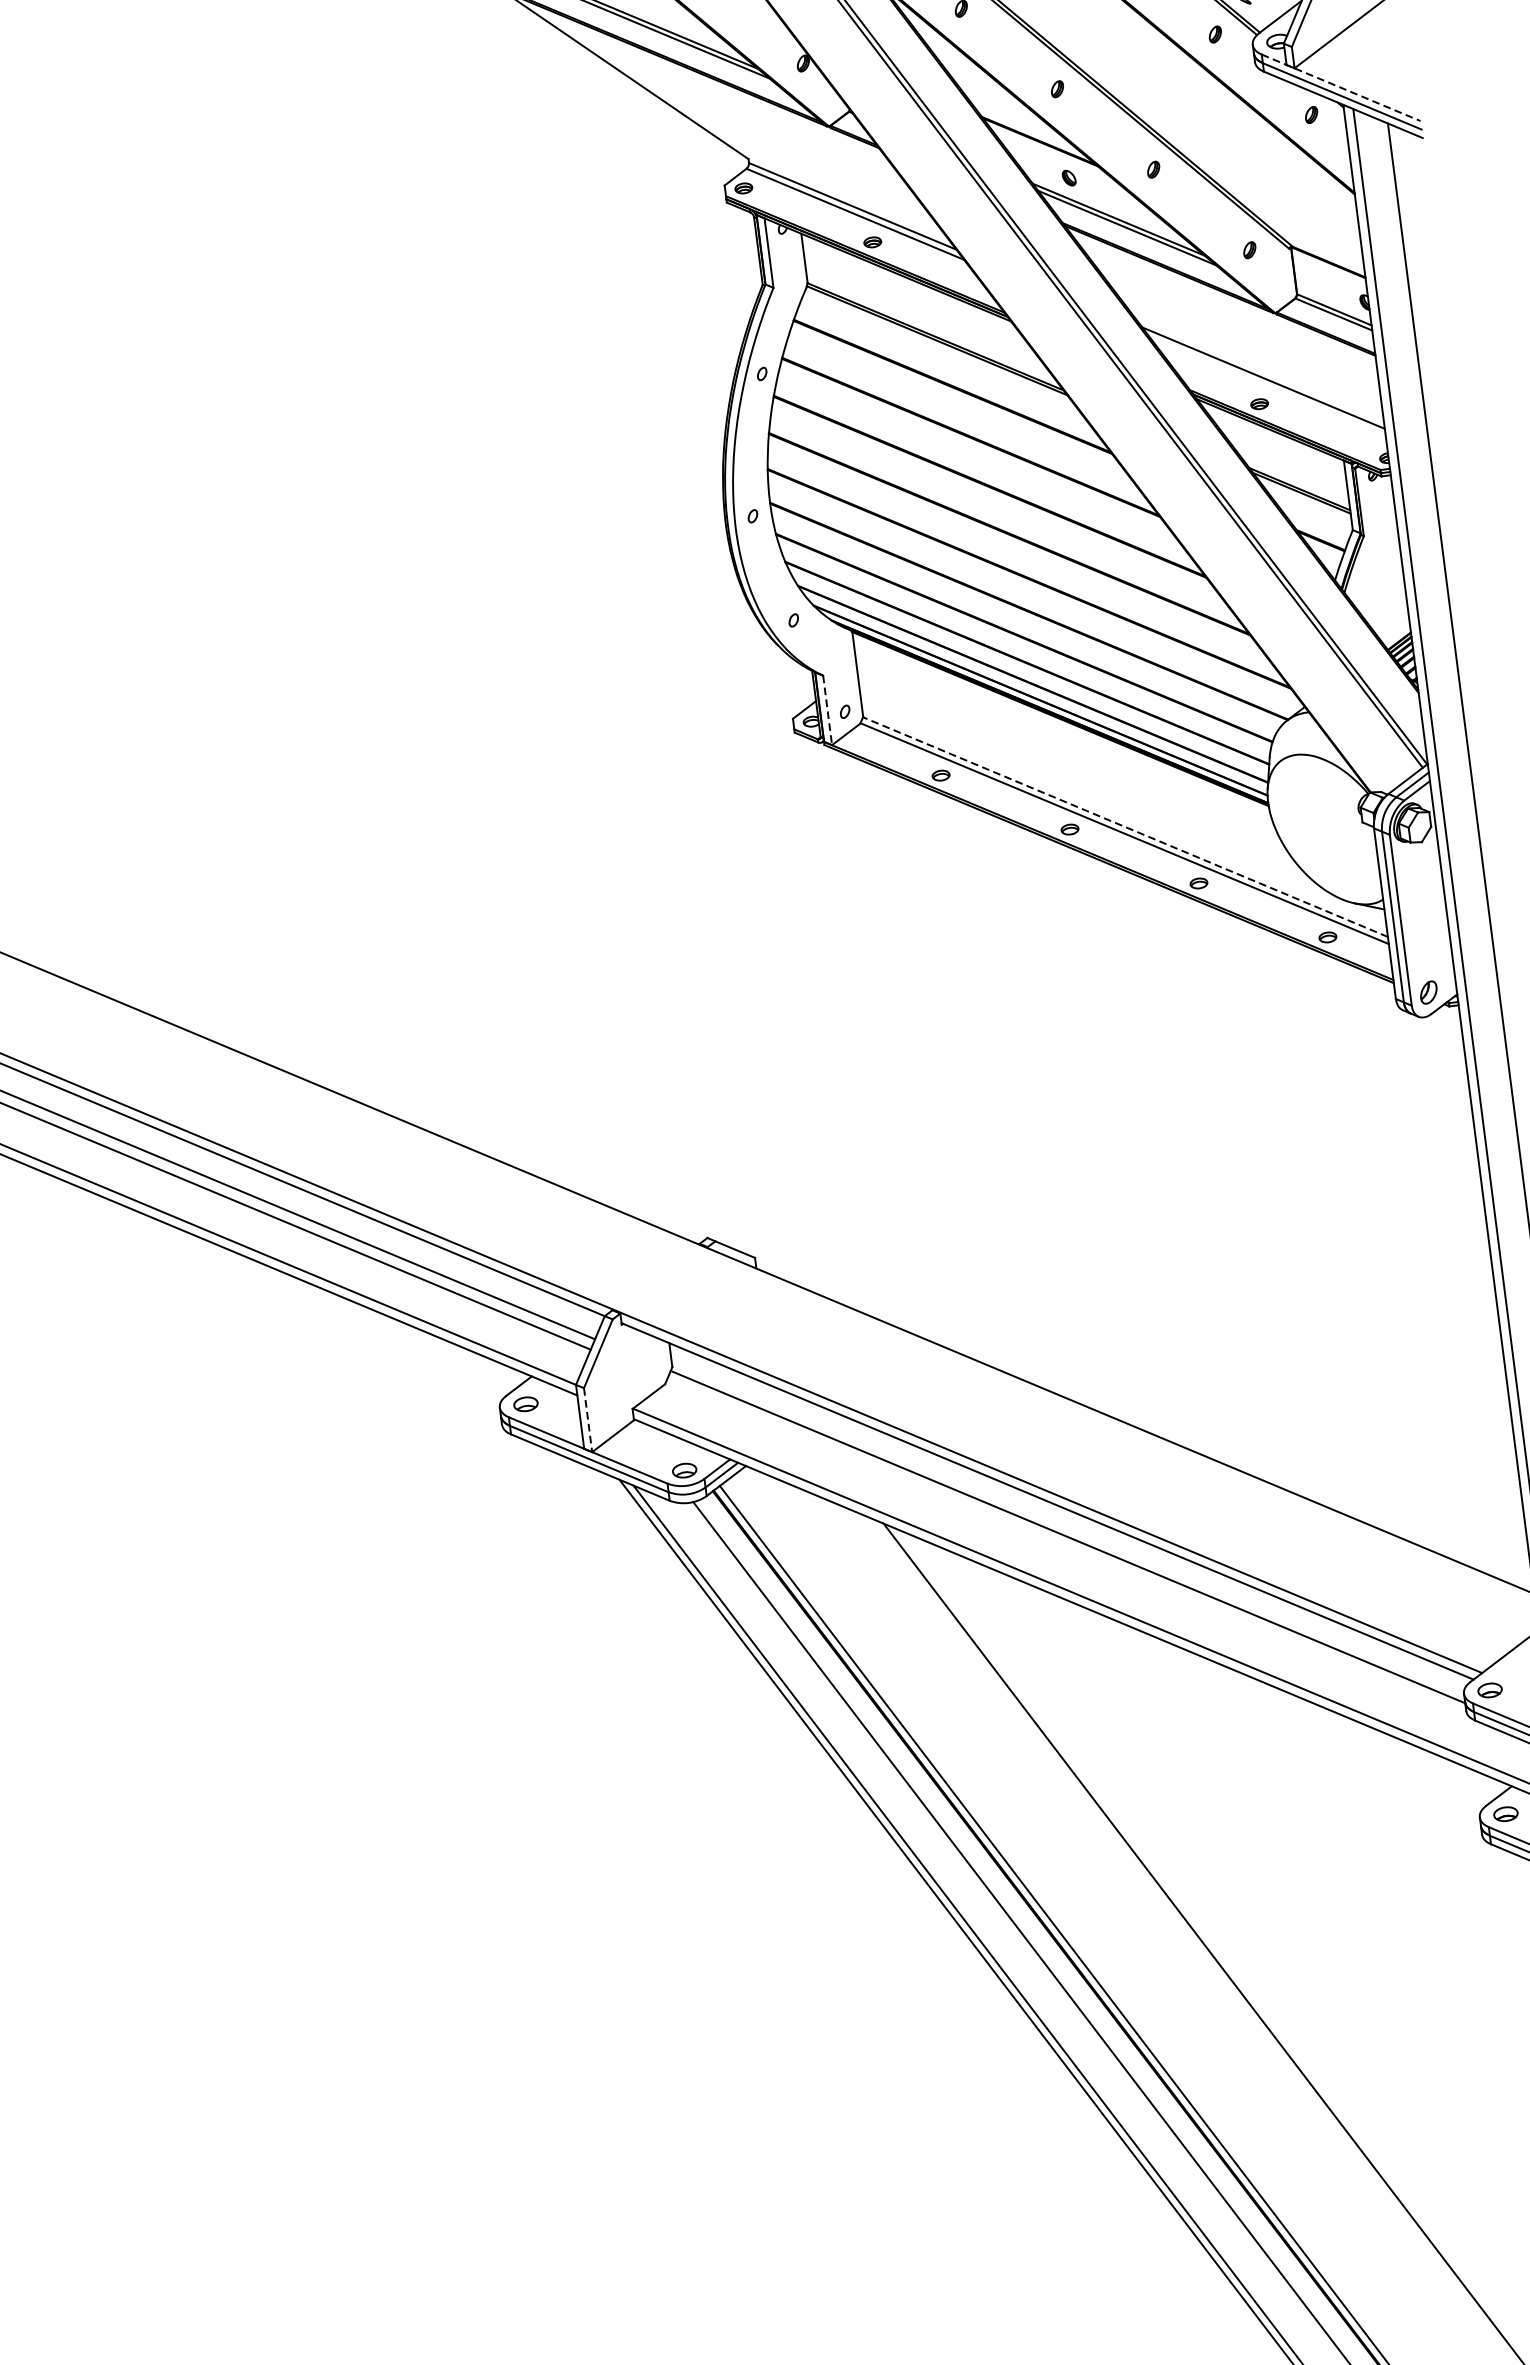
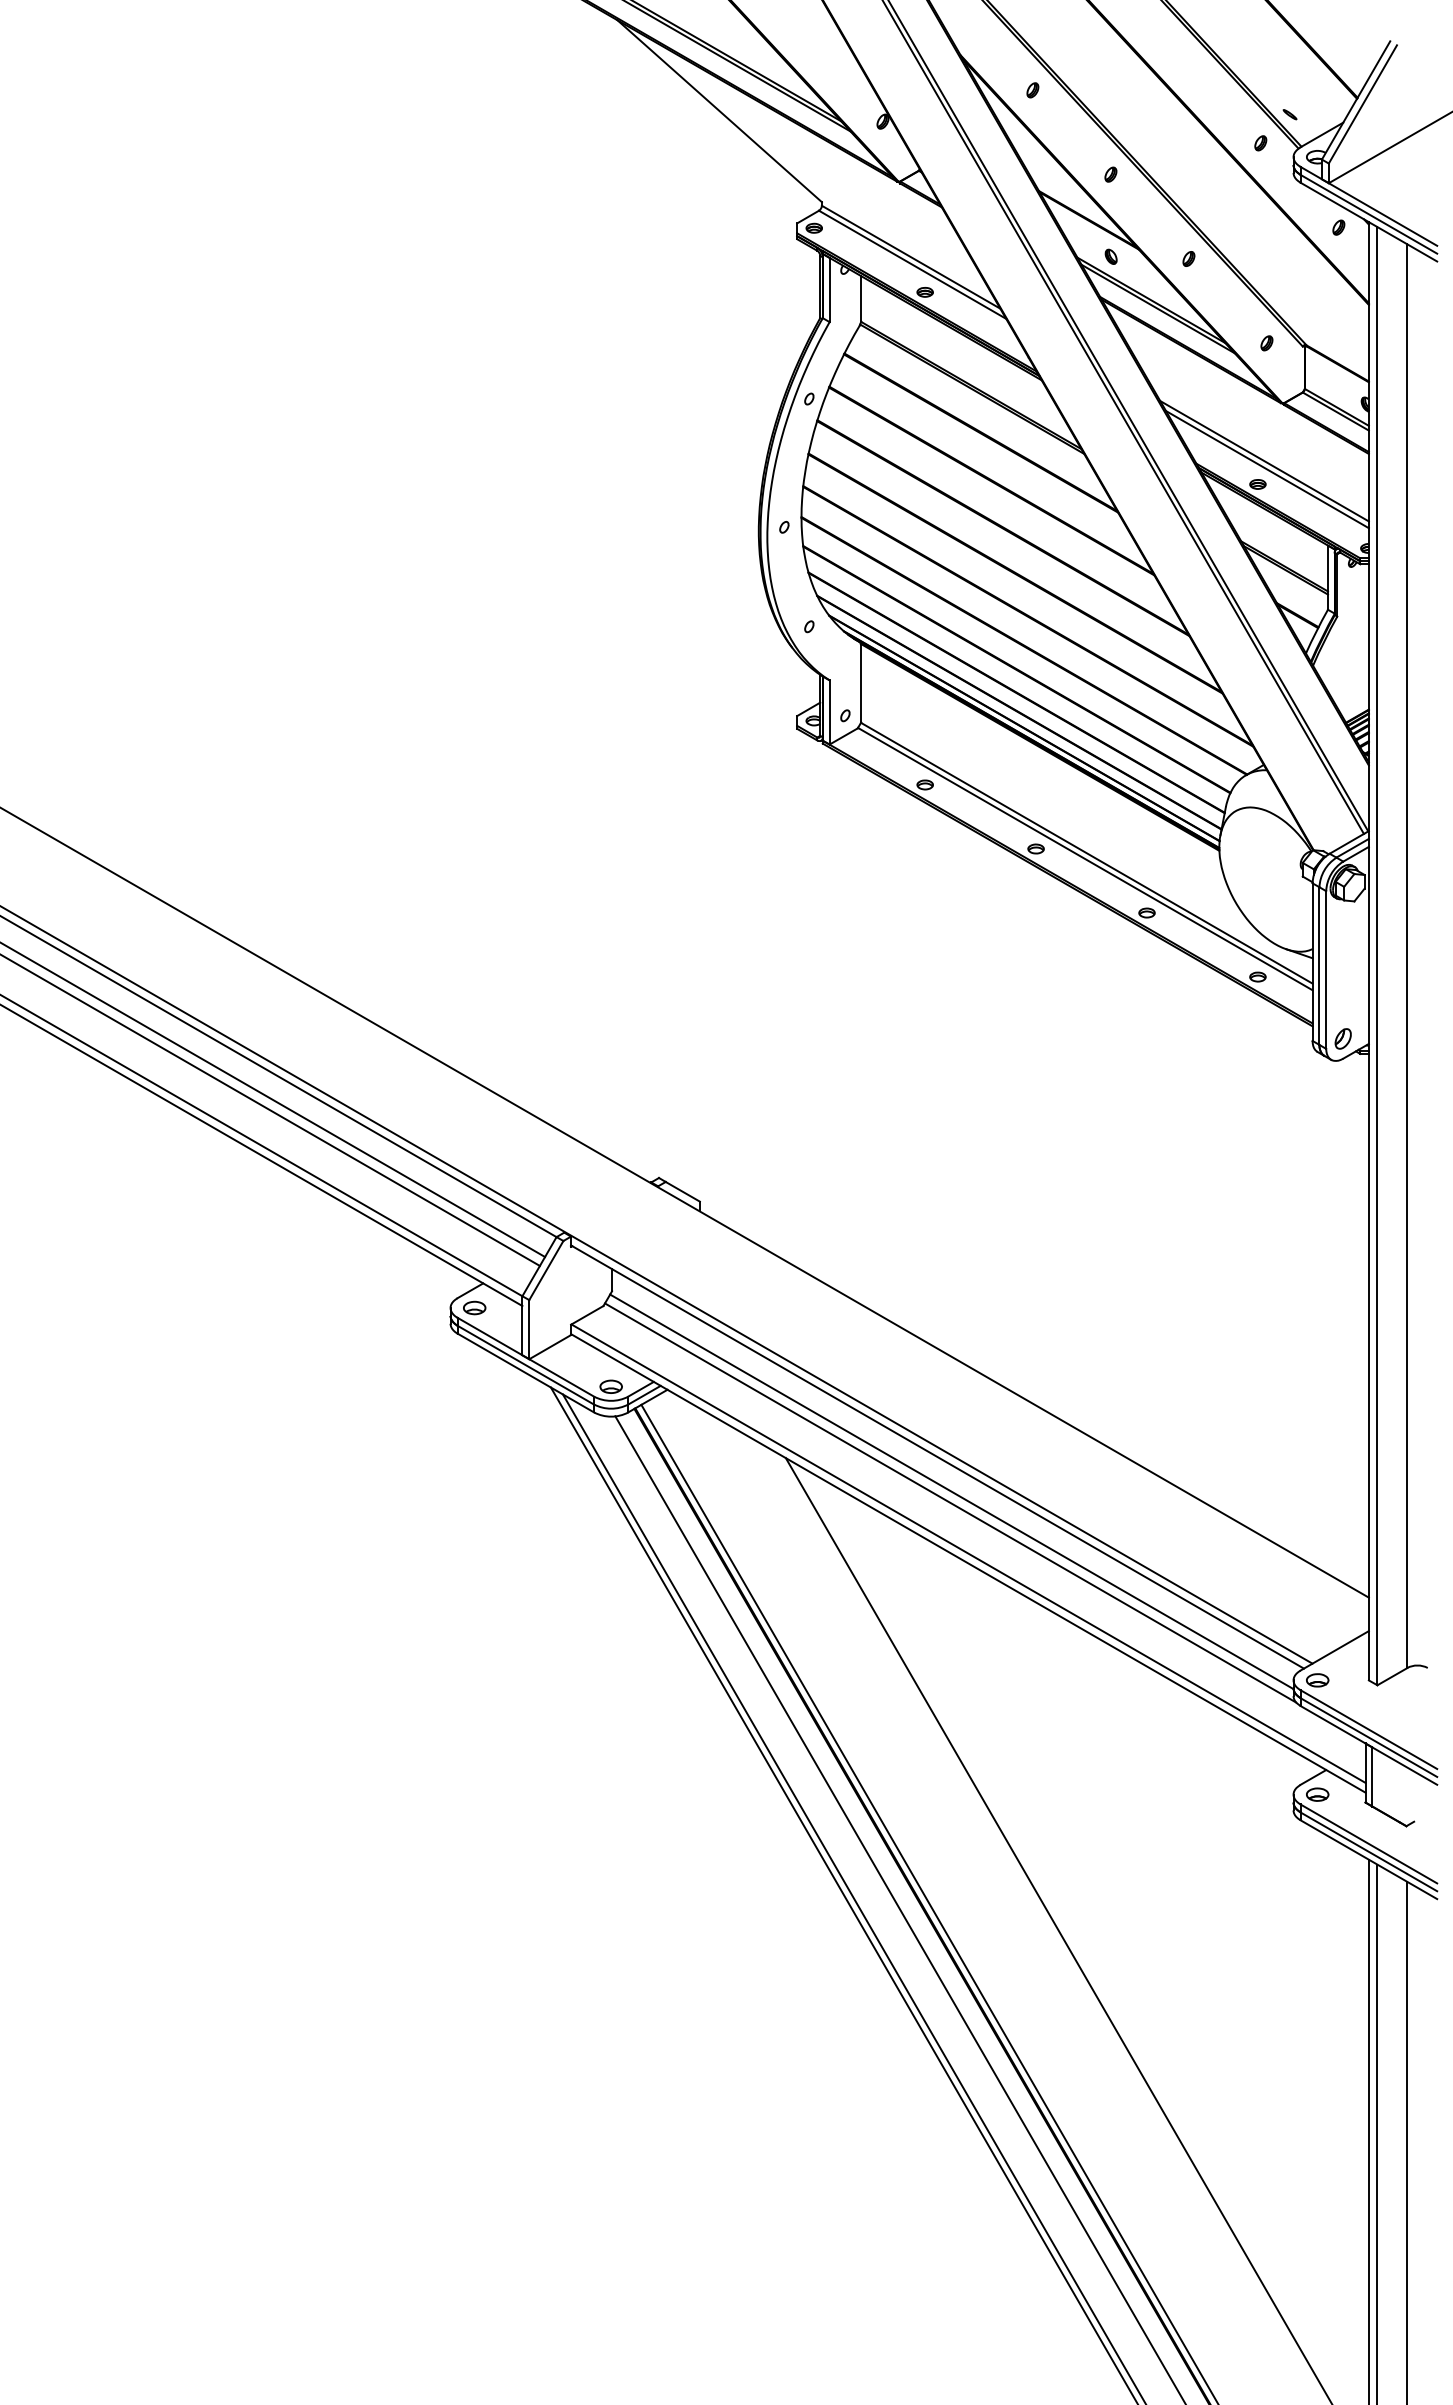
line: (1340, 87) -> (1368, 206), dashed -> solid
line: (1267, 386) -> (1267, 469), added
line: (827, 710) -> (829, 712), dashed -> solid
line: (1125, 827) -> (1086, 853), dashed -> solid
line: (588, 1419) -> (529, 1329), dashed -> solid
line: (1067, 1548) -> (950, 1502), added

